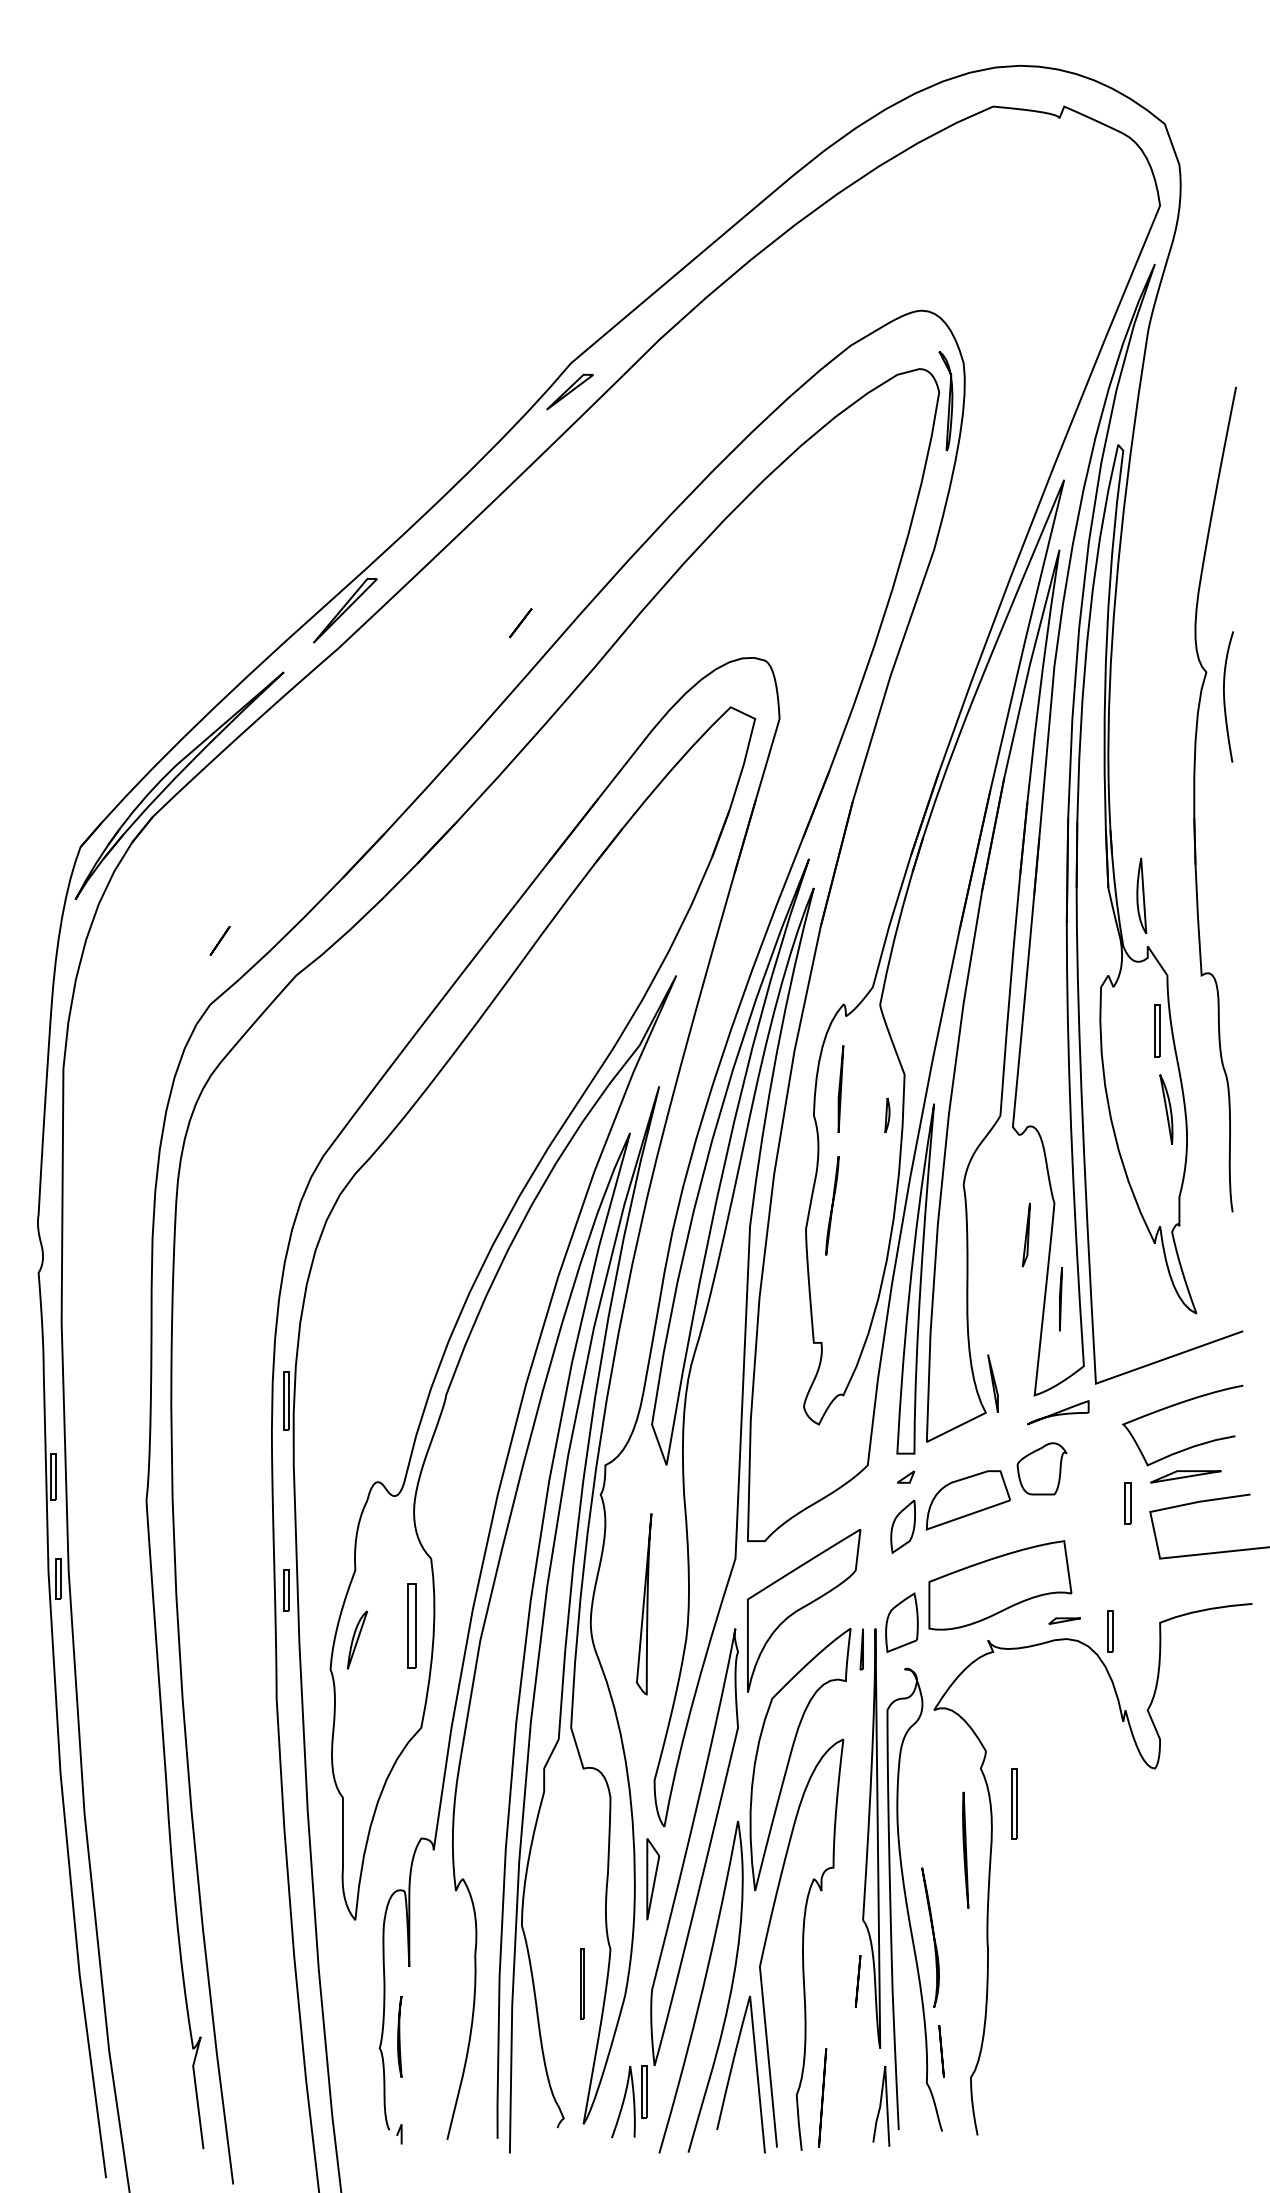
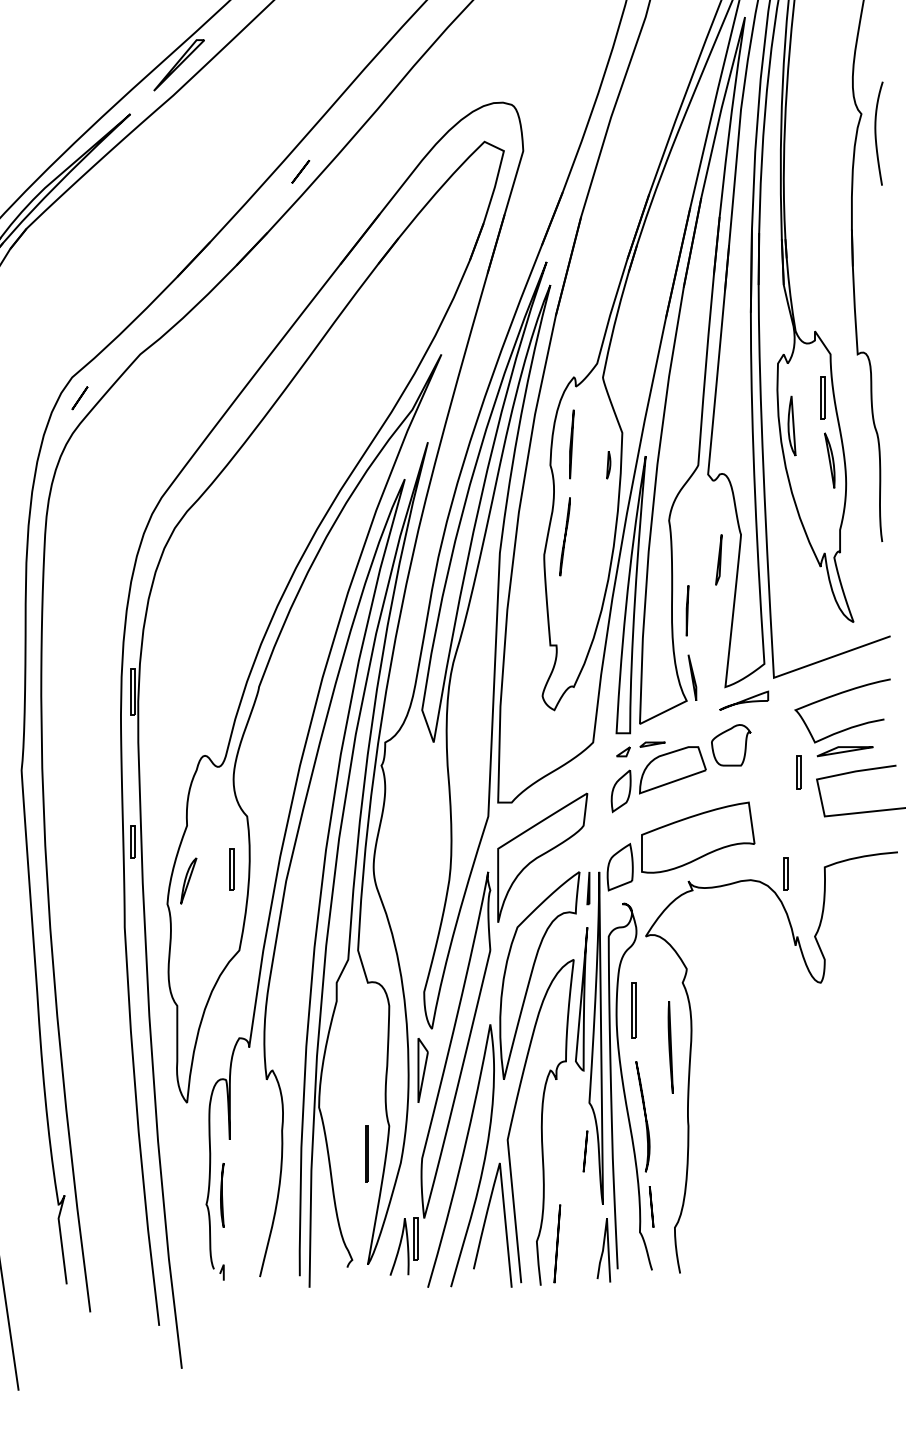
line: (520, 623) -> (300, 172), moved
part: (1141, 895) -> (791, 425), moved
line: (219, 940) -> (79, 397), moved
line: (1060, 1299) -> (687, 611), moved
part: (644, 1604) -> (581, 999), moved
part: (1064, 1620) -> (652, 744), moved
part: (411, 1625) -> (231, 869), size x0.62
part: (1014, 1803) -> (634, 1010), moved

